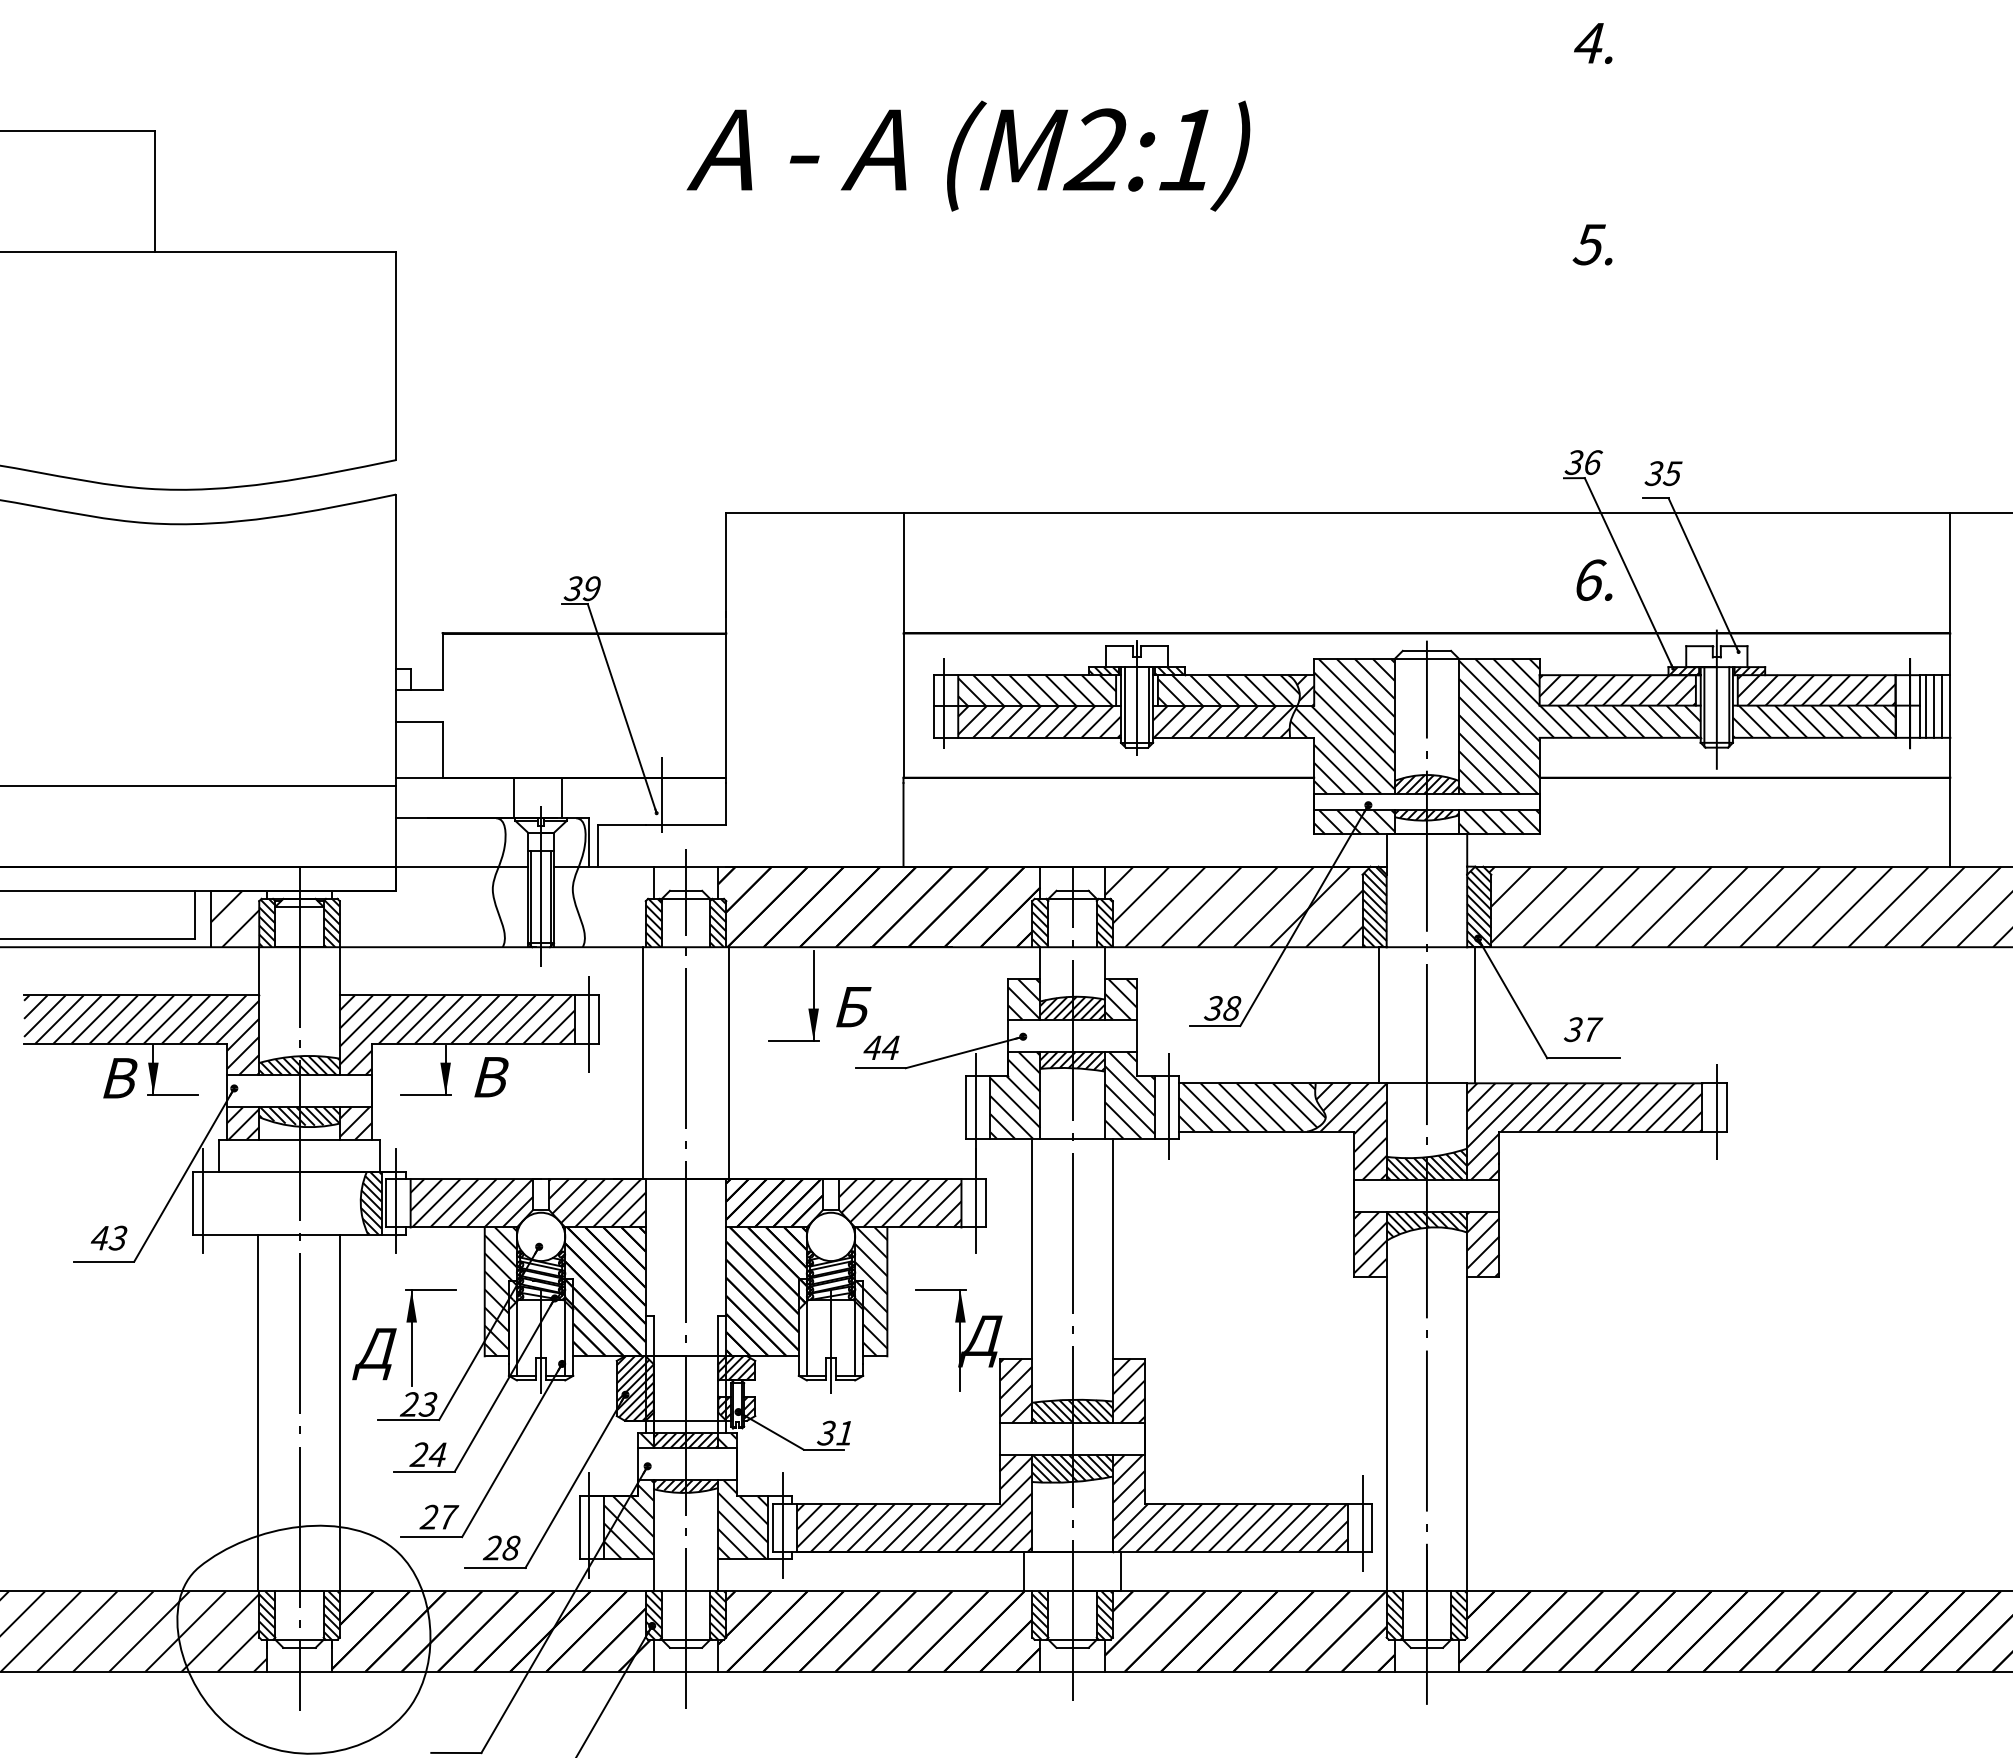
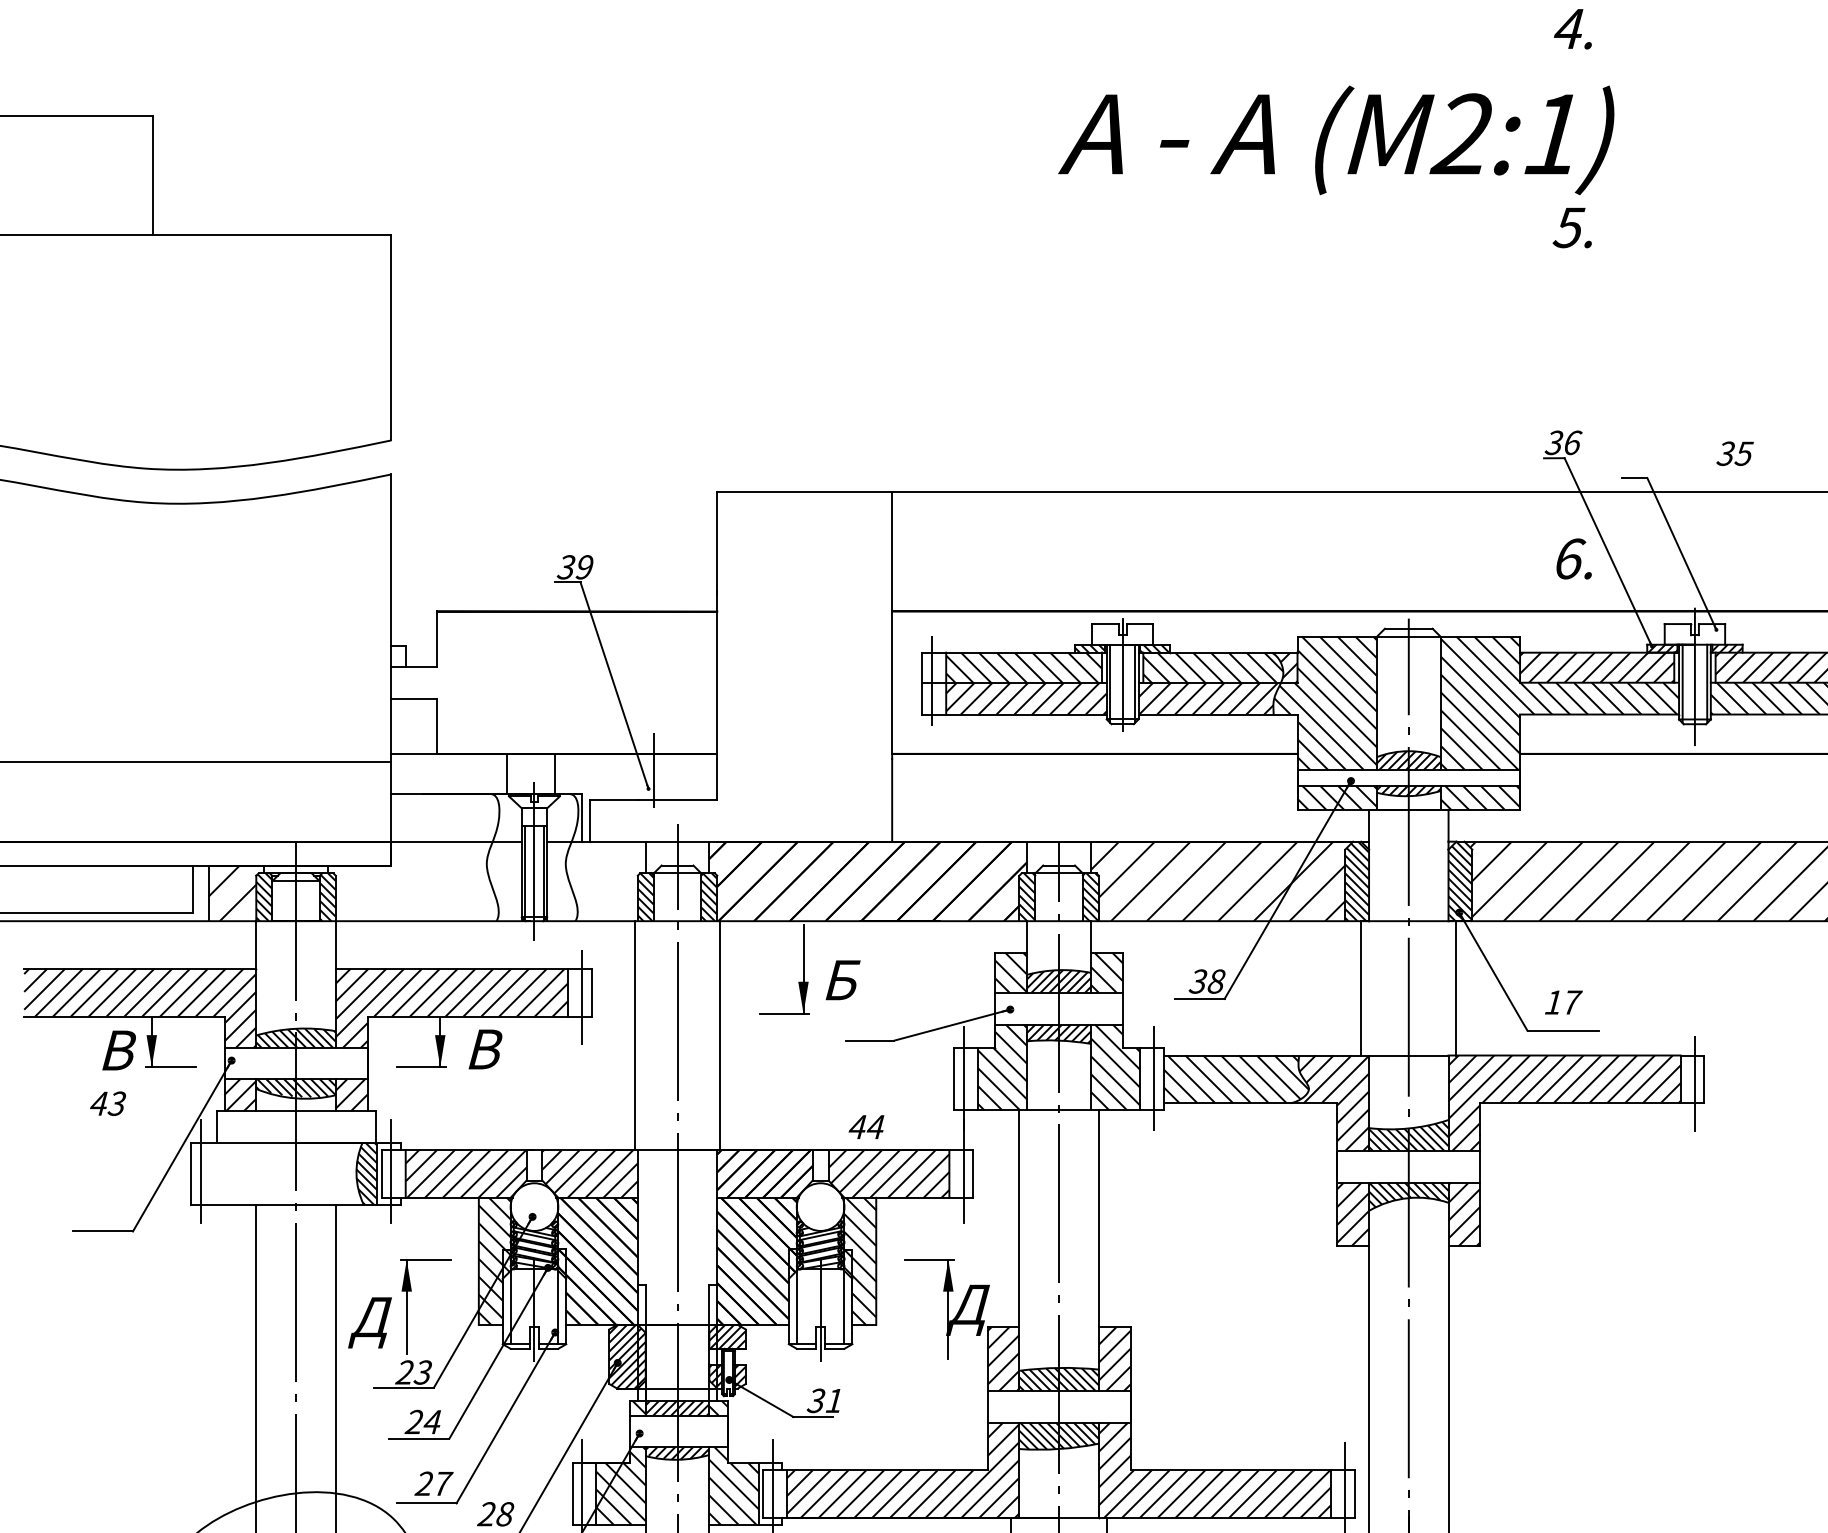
text: (968, 155) -> (1336, 139), moved
text: (1663, 473) -> (1735, 453), moved
text: (1573, 1029) -> (1553, 1002), 37 -> 17
text: (881, 1047) -> (866, 1126), moved
text: (108, 1237) -> (107, 1103), moved

